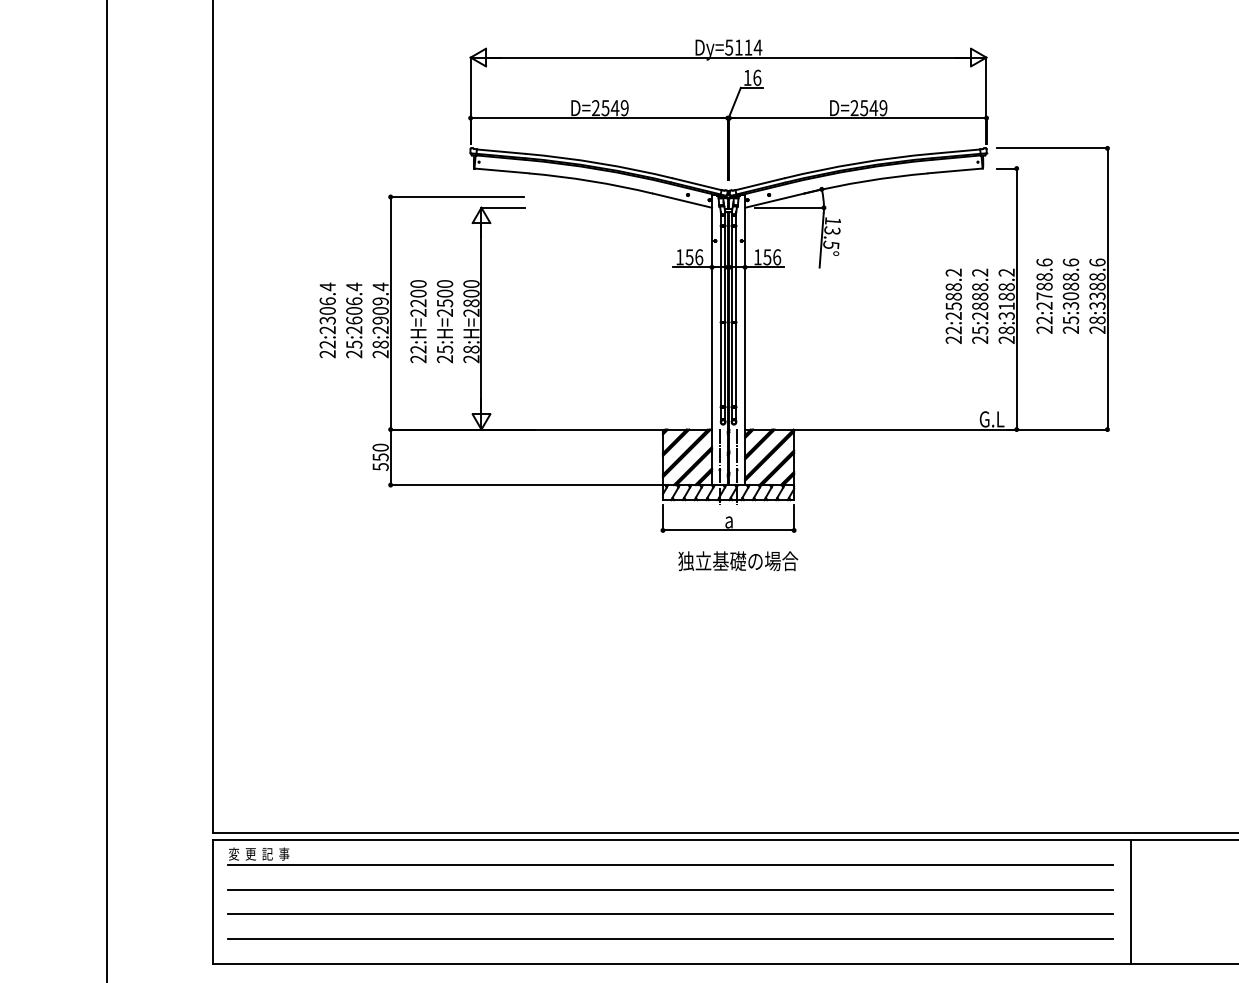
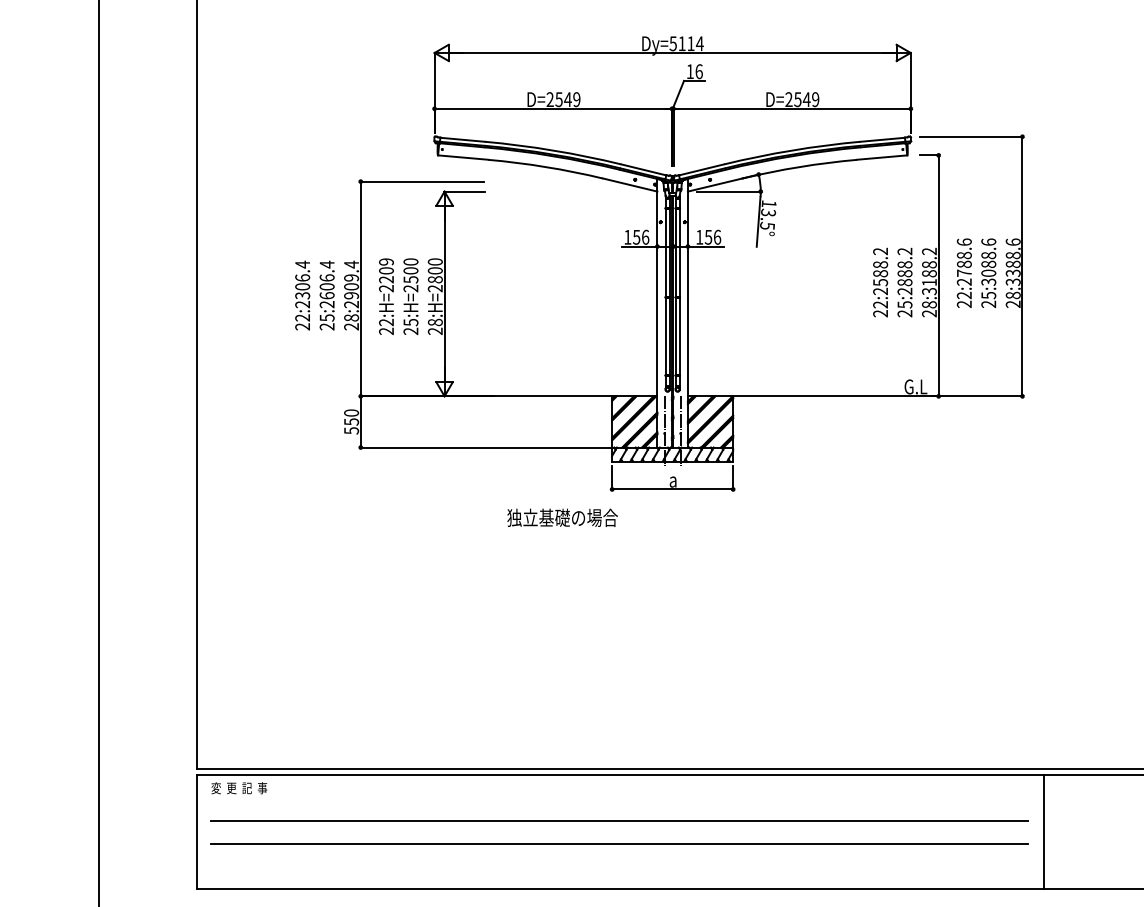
text: (418, 283) -> (386, 261), 22:H=2200 -> 22:H=2209
text: (738, 560) -> (562, 517), moved
line: (669, 865) -> (618, 798), removed
line: (669, 938) -> (618, 866), removed

